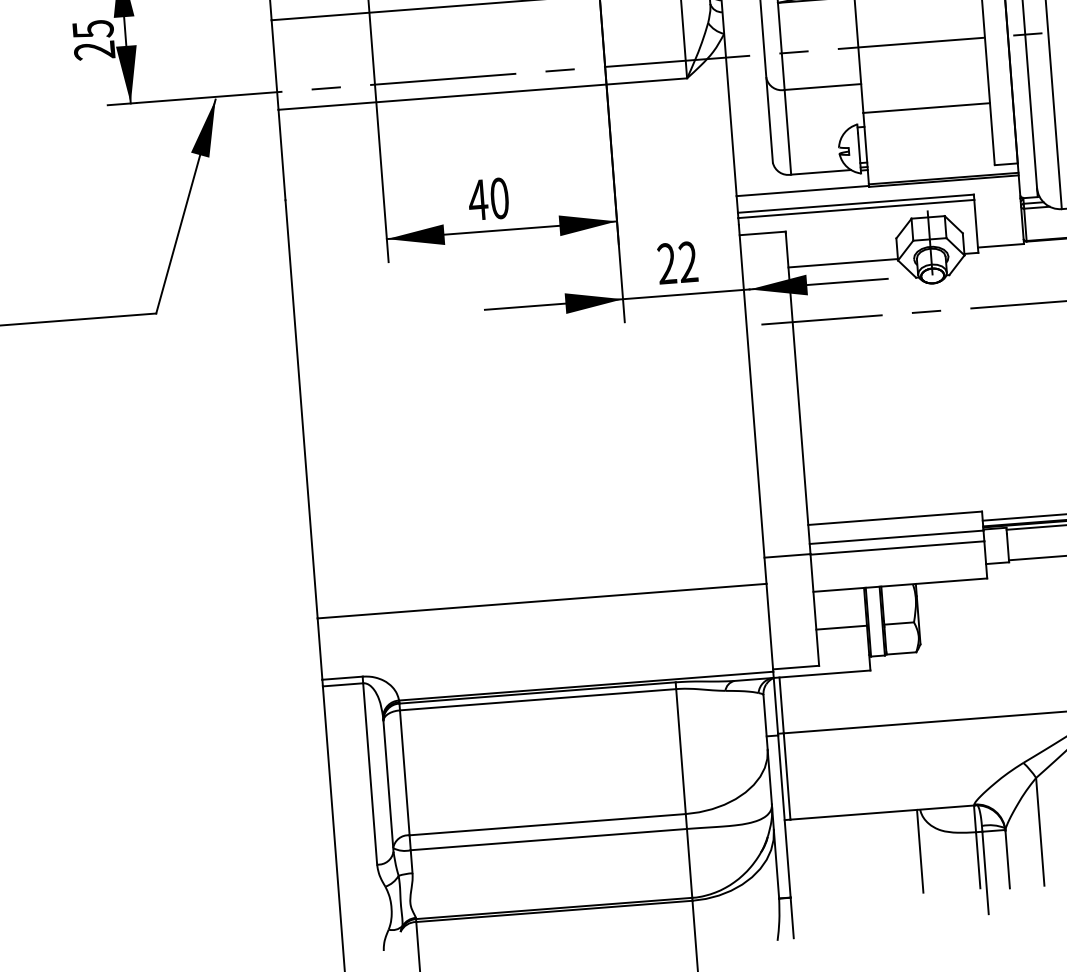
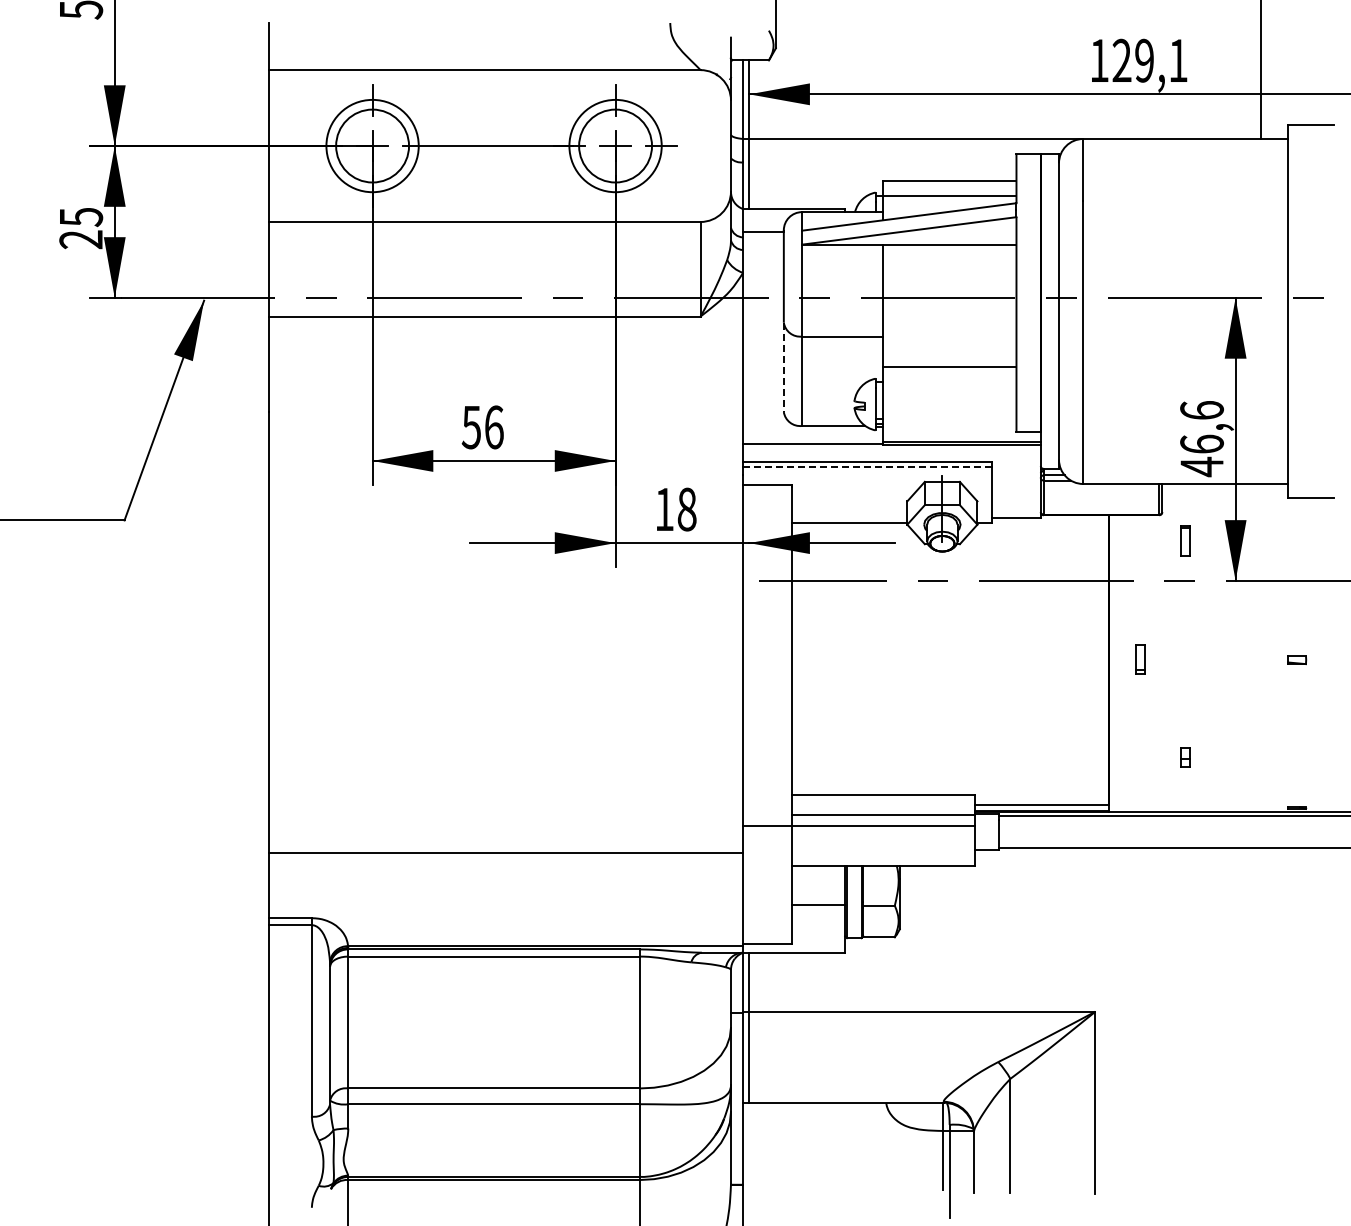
line: (769, 120) -> (783, 367), solid -> dashed
text: (488, 199) -> (482, 427), 40 -> 56
line: (856, 209) -> (867, 467), solid -> dashed
text: (677, 263) -> (675, 509), 22 -> 18
line: (919, 851) -> (882, 1146), removed

